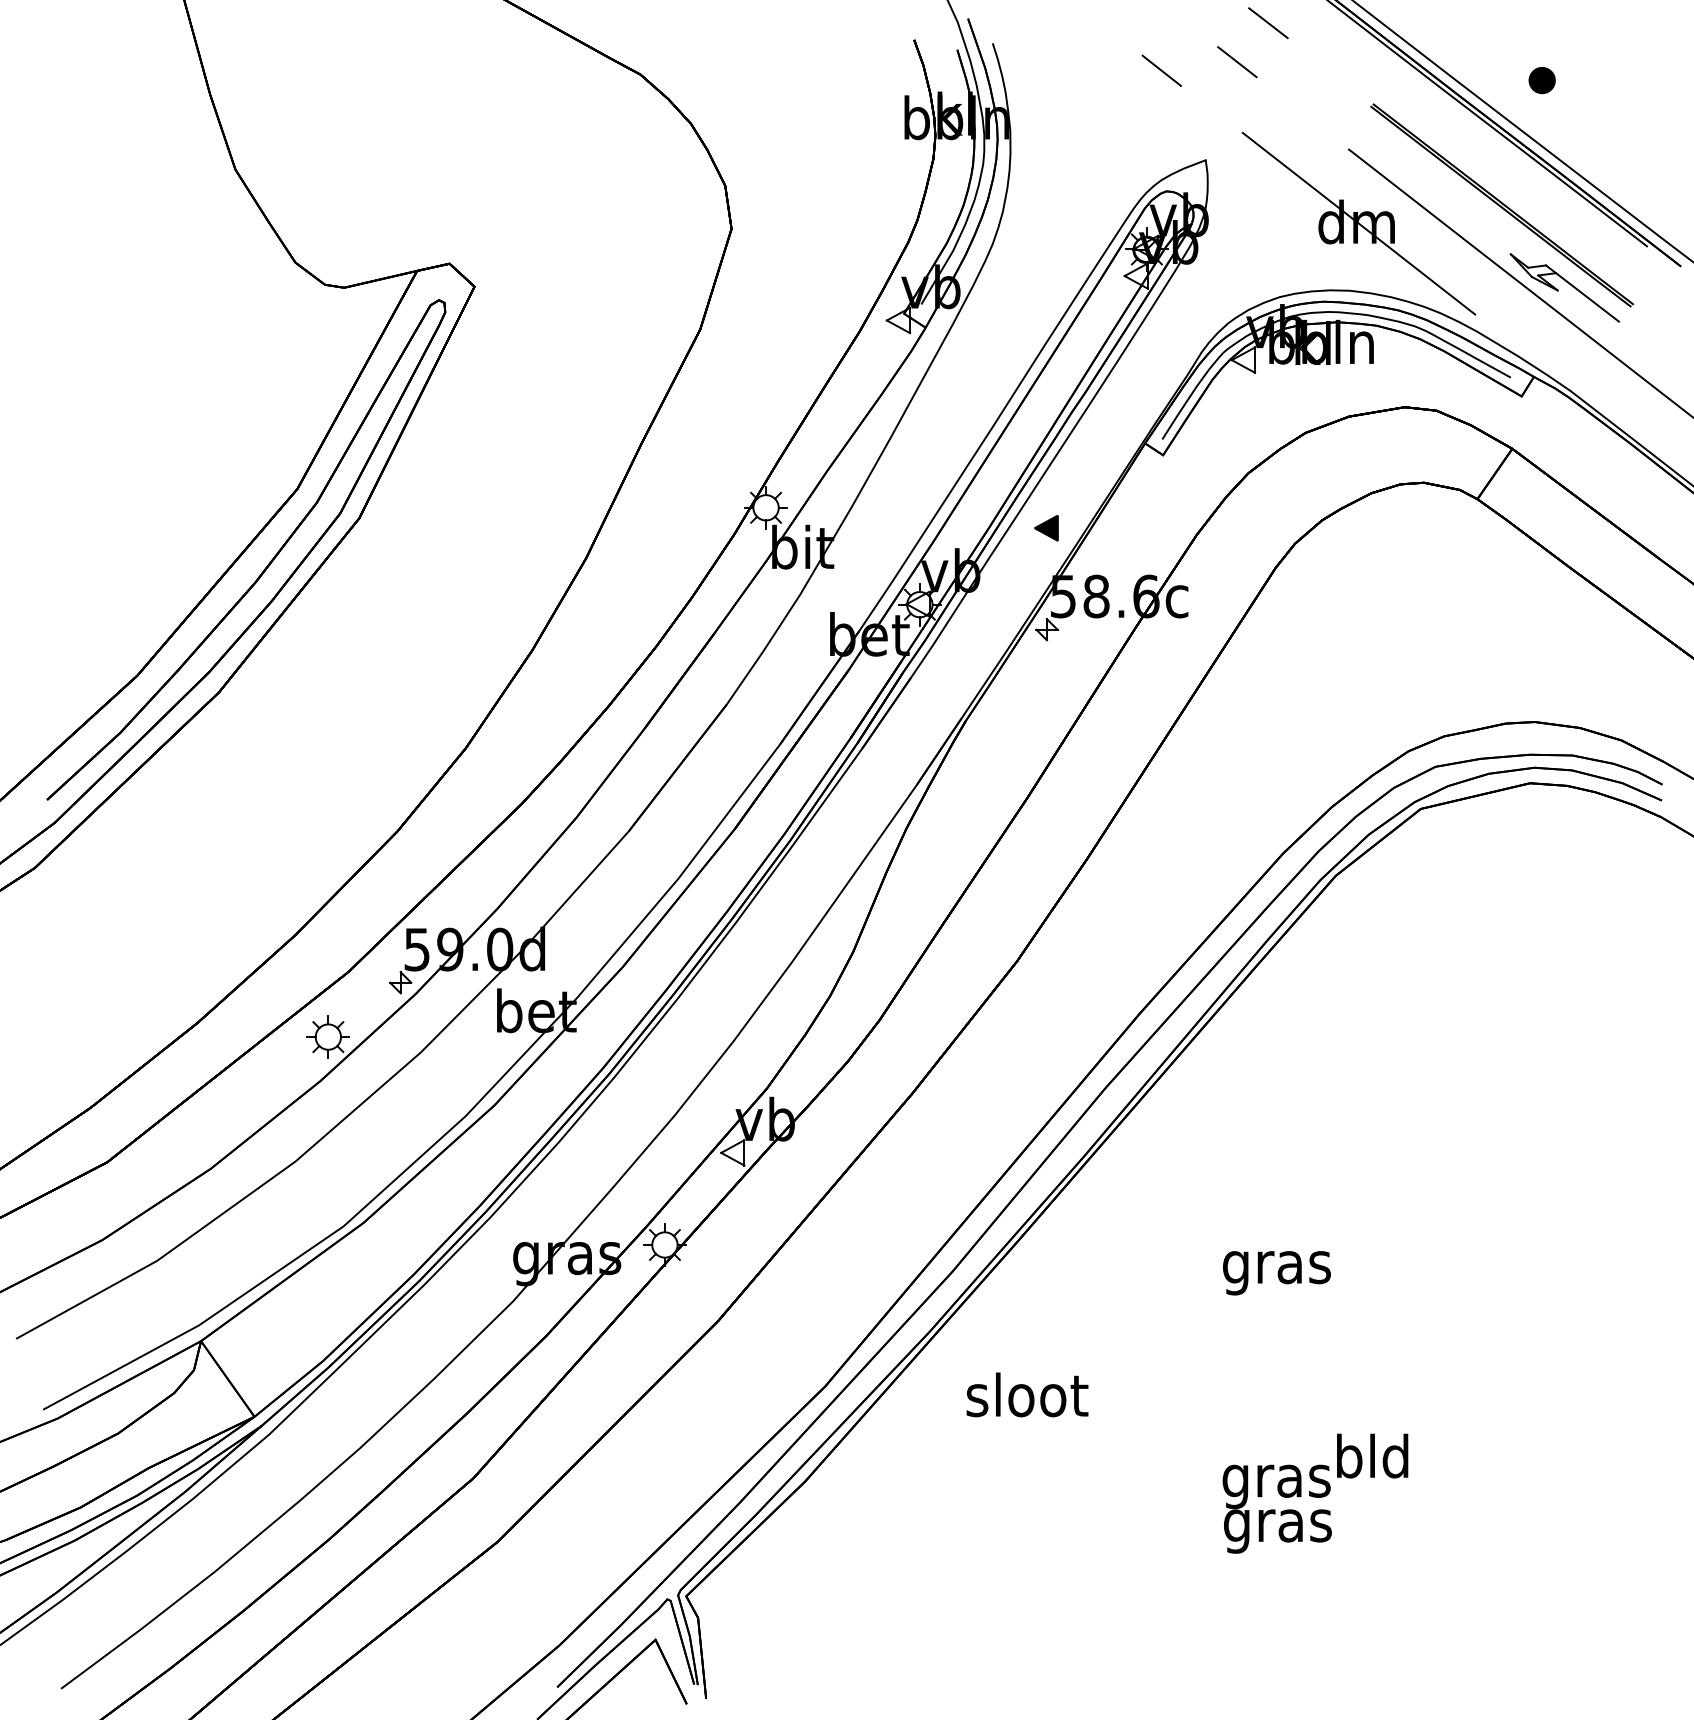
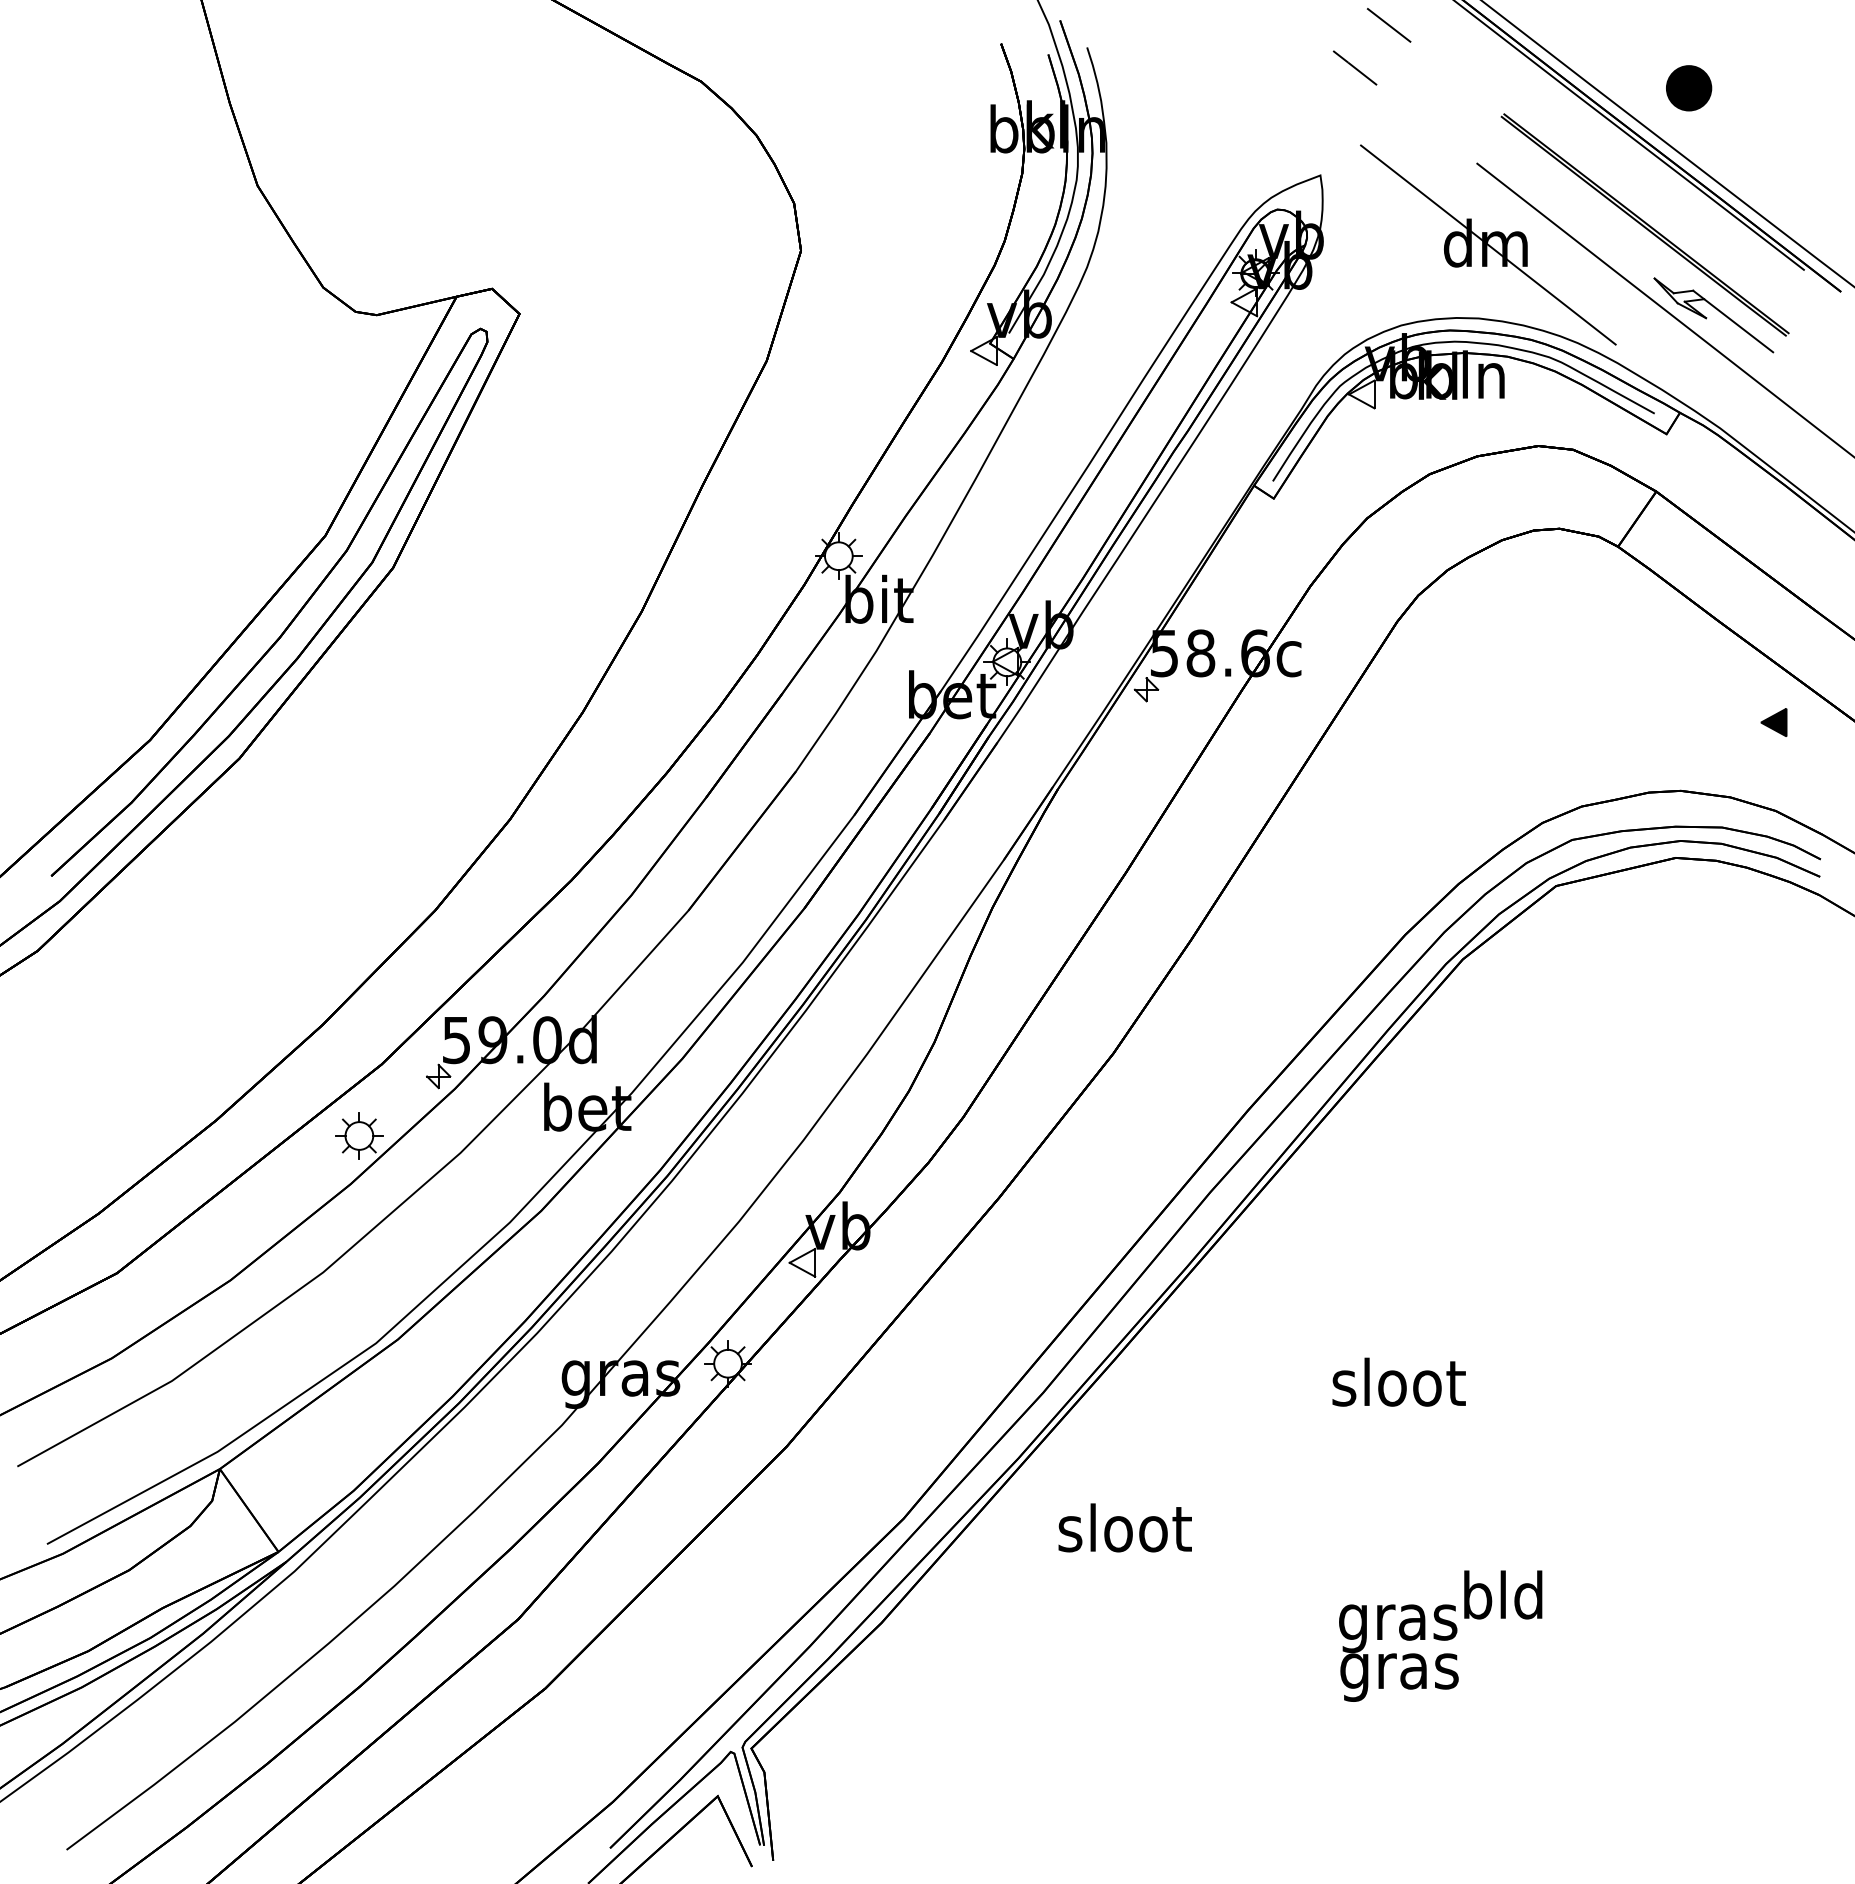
line: (1161, 70) -> (1272, 77), removed
part: (1541, 79) -> (1688, 87), size x1.6
part: (1046, 528) -> (1773, 722), moved
text: (1276, 1267) -> (1398, 1388), gras -> sloot

